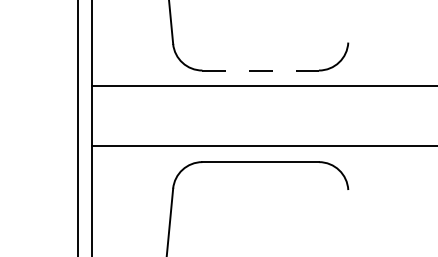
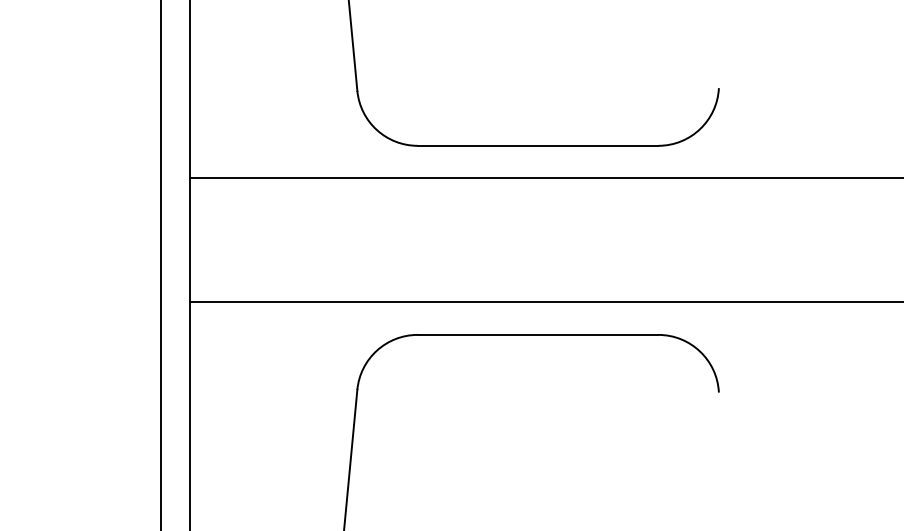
line: (261, 70) -> (539, 145), dashed -> solid

